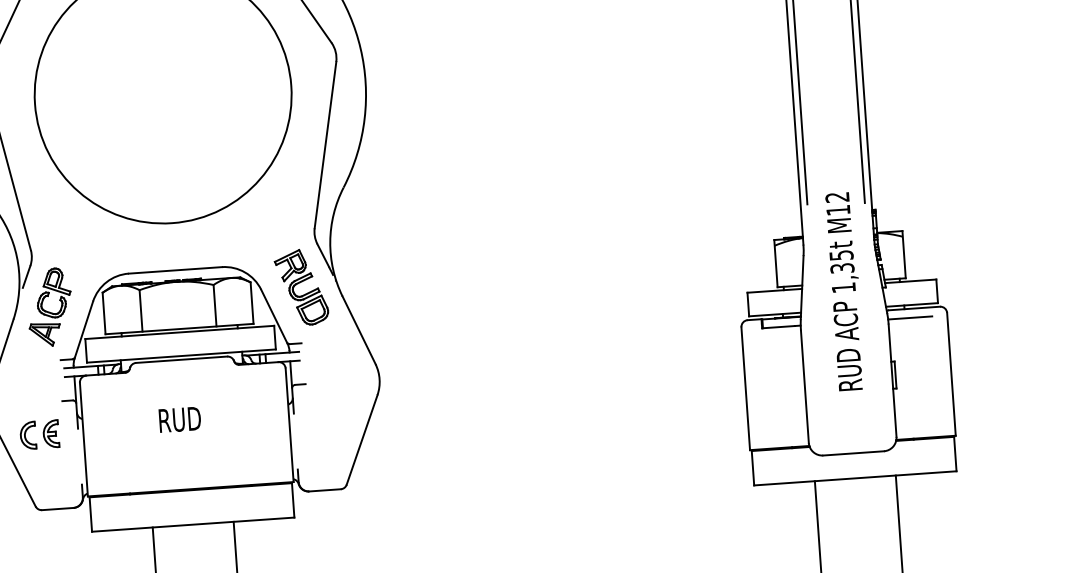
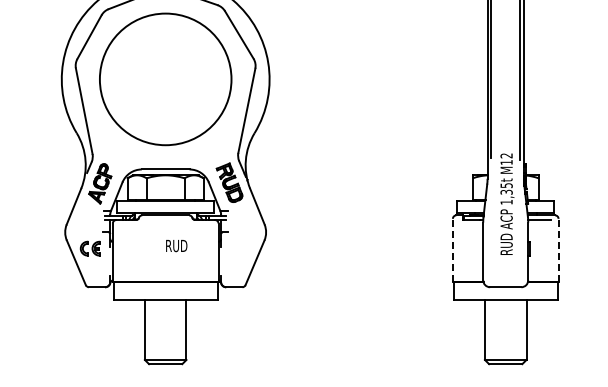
line: (951, 374) -> (558, 250), solid -> dashed
line: (744, 389) -> (452, 250), solid -> dashed
text: (179, 420) -> (176, 246), moved

